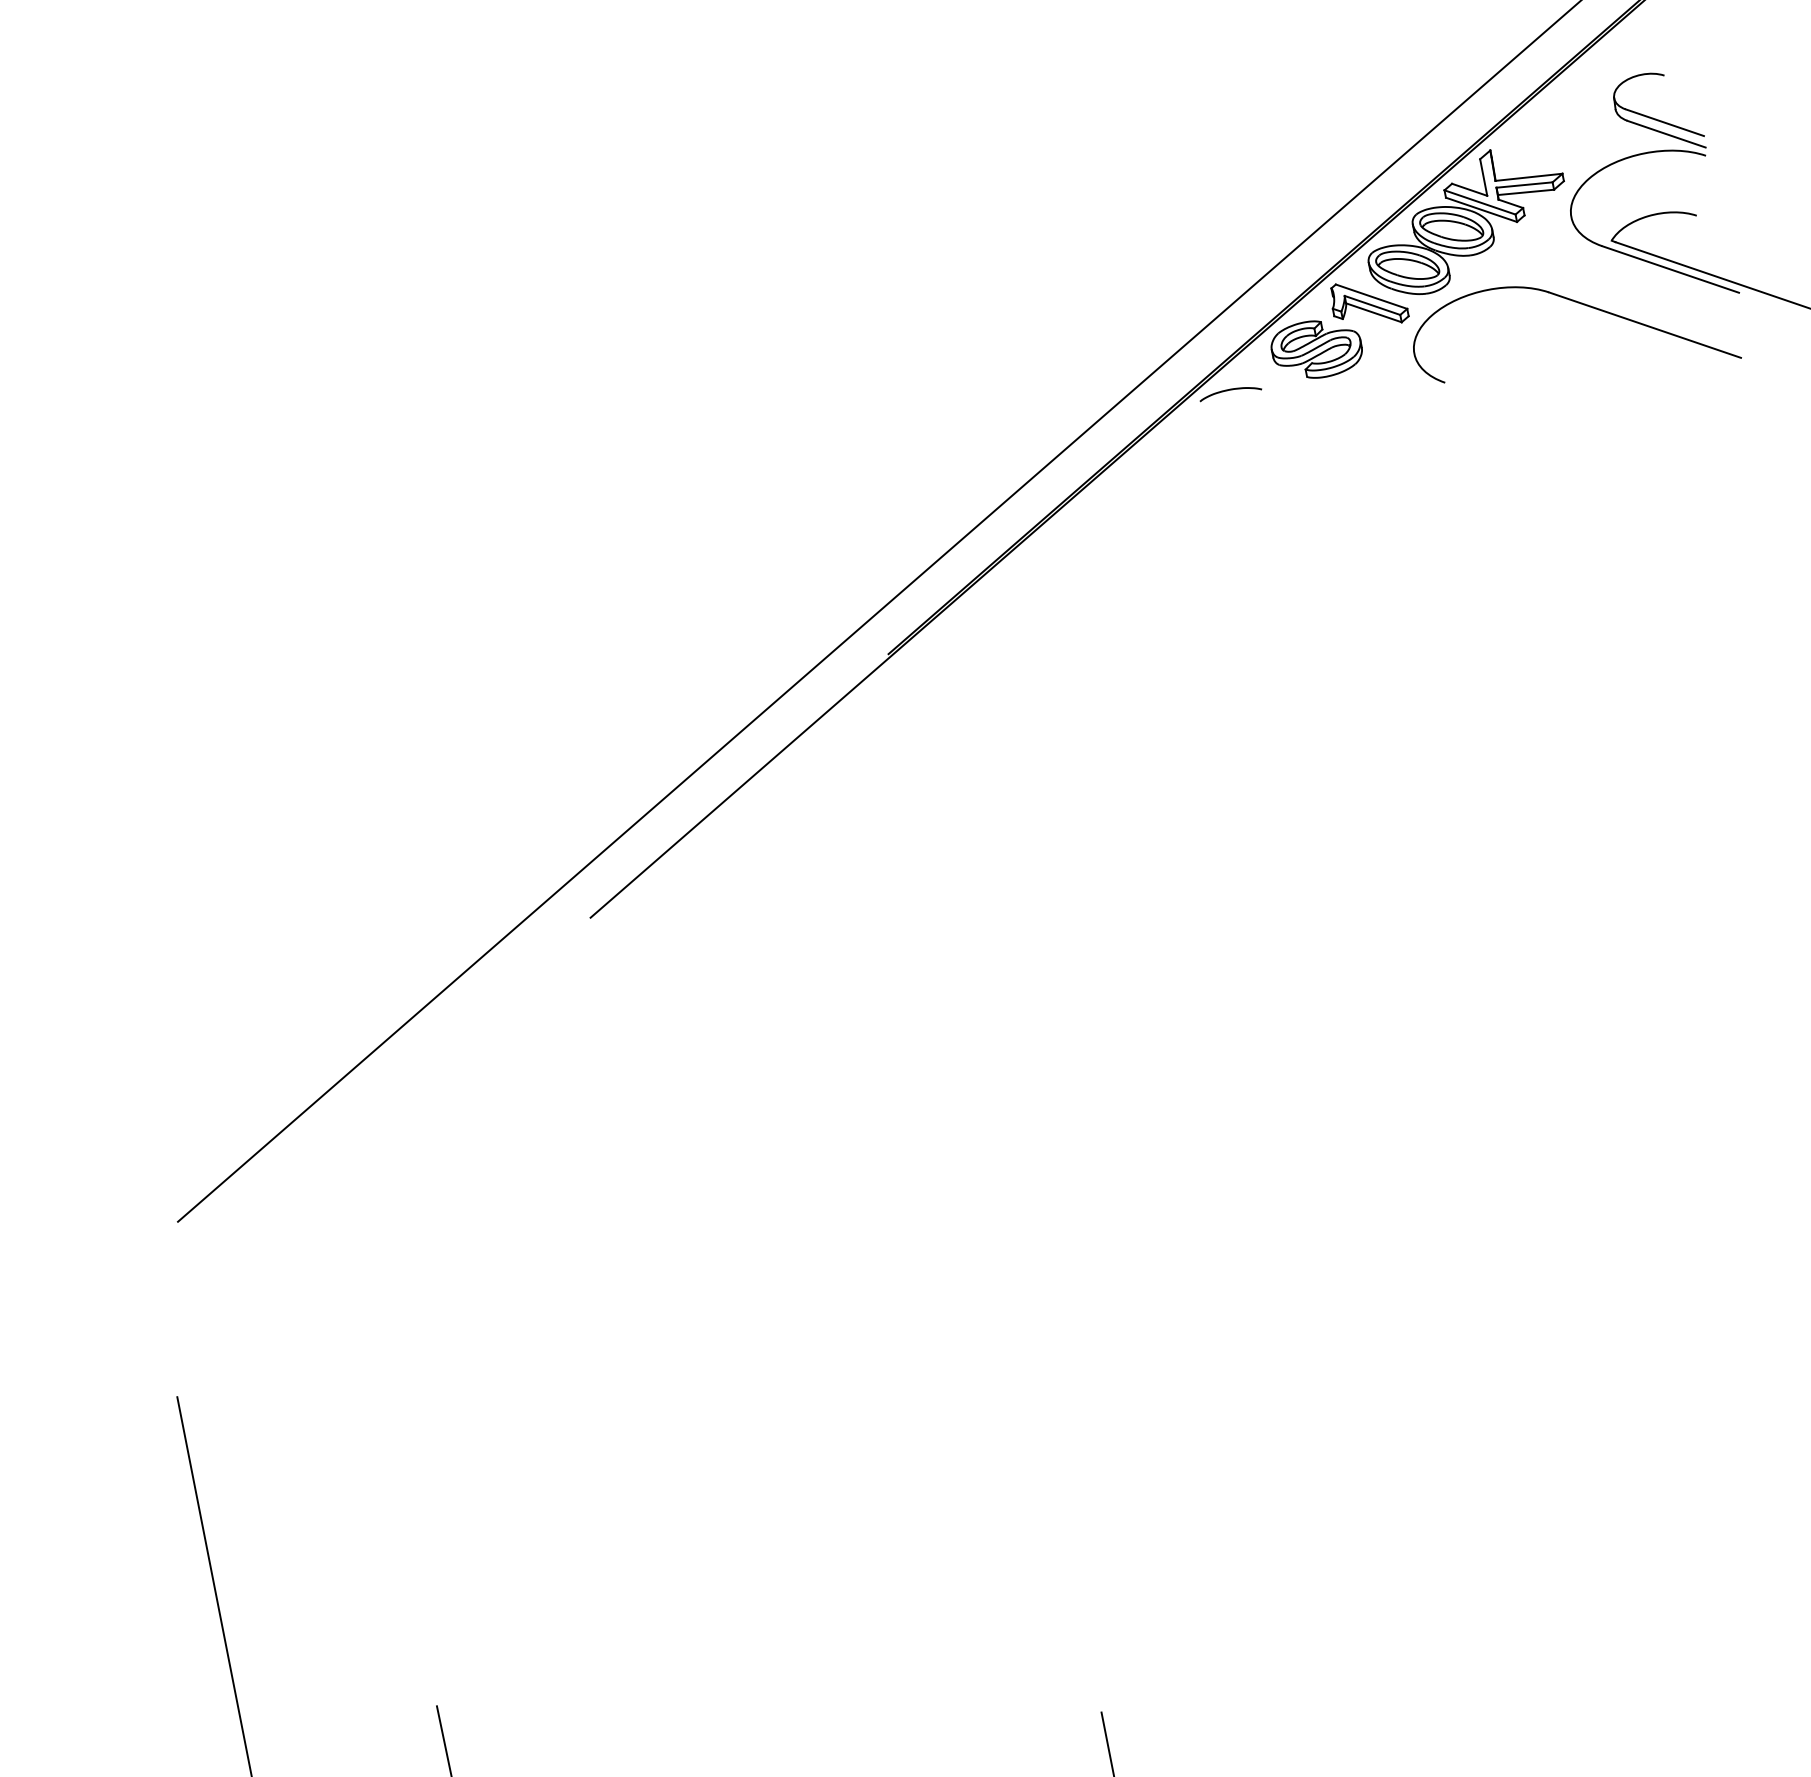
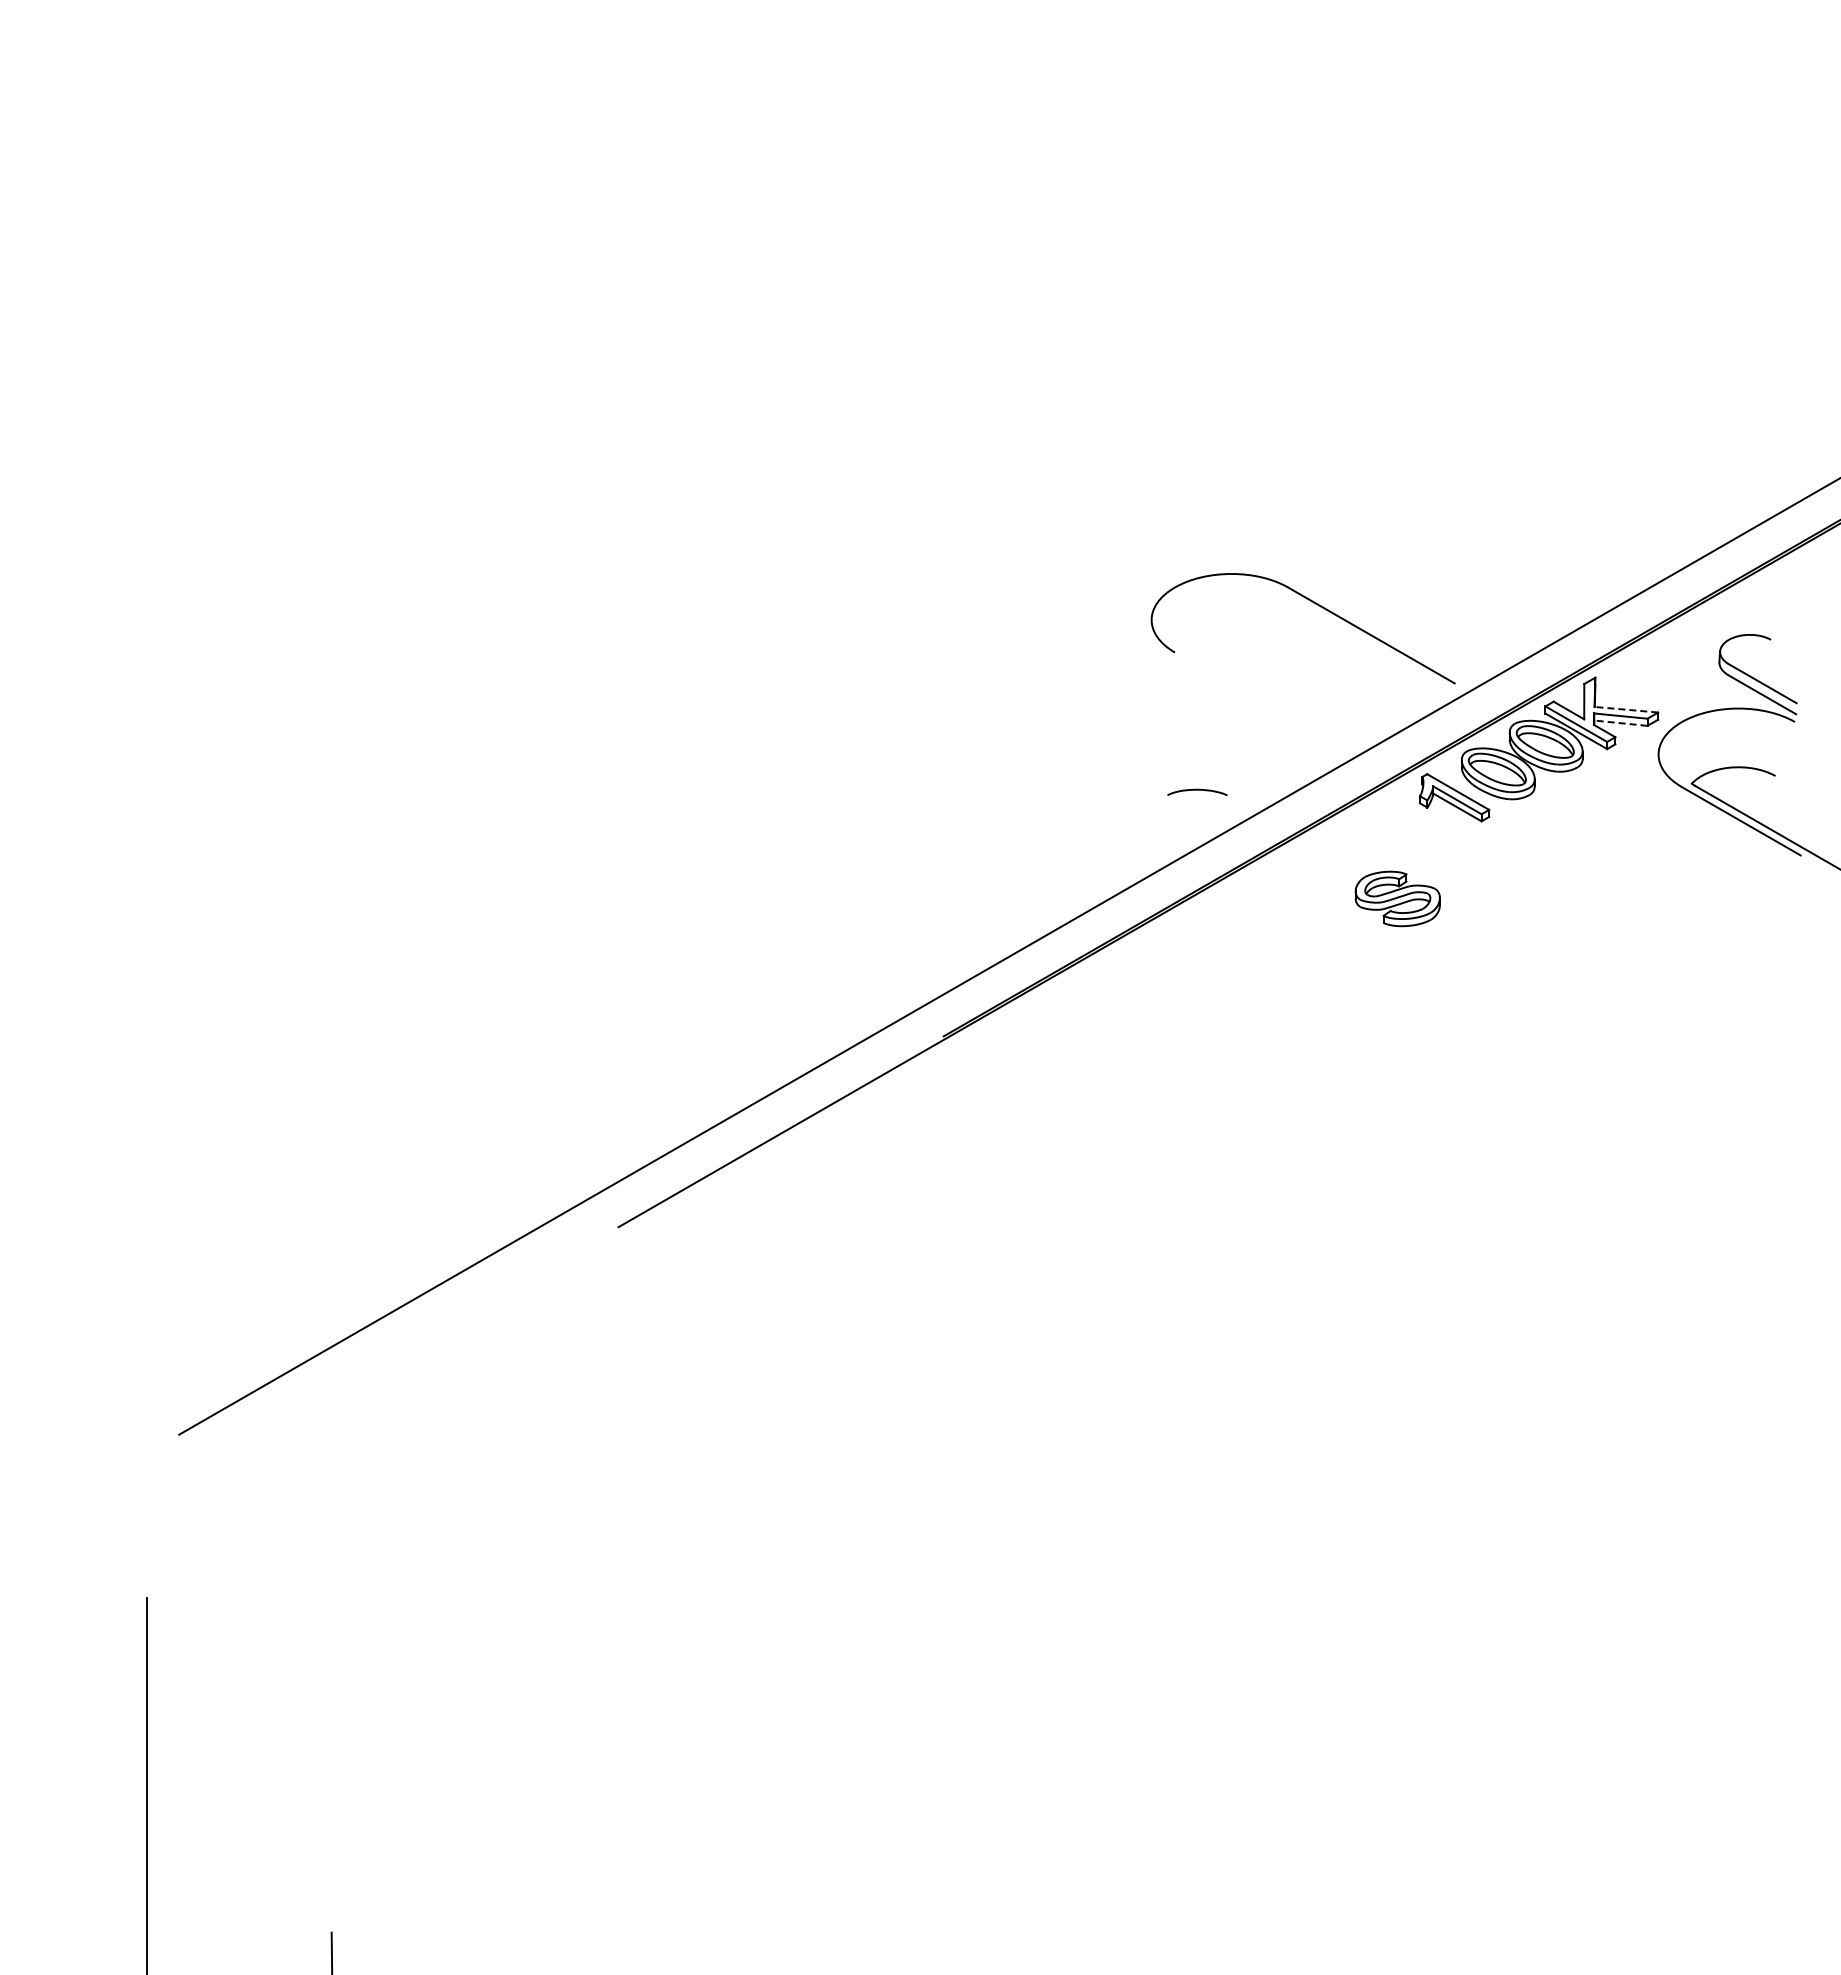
line: (1529, 177) -> (1626, 709), solid -> dashed
line: (1525, 192) -> (1620, 723), solid -> dashed
part: (1580, 304) -> (1315, 604), moved
part: (1316, 348) -> (1397, 898), moved
curve: (1230, 390) -> (1197, 790), moved

